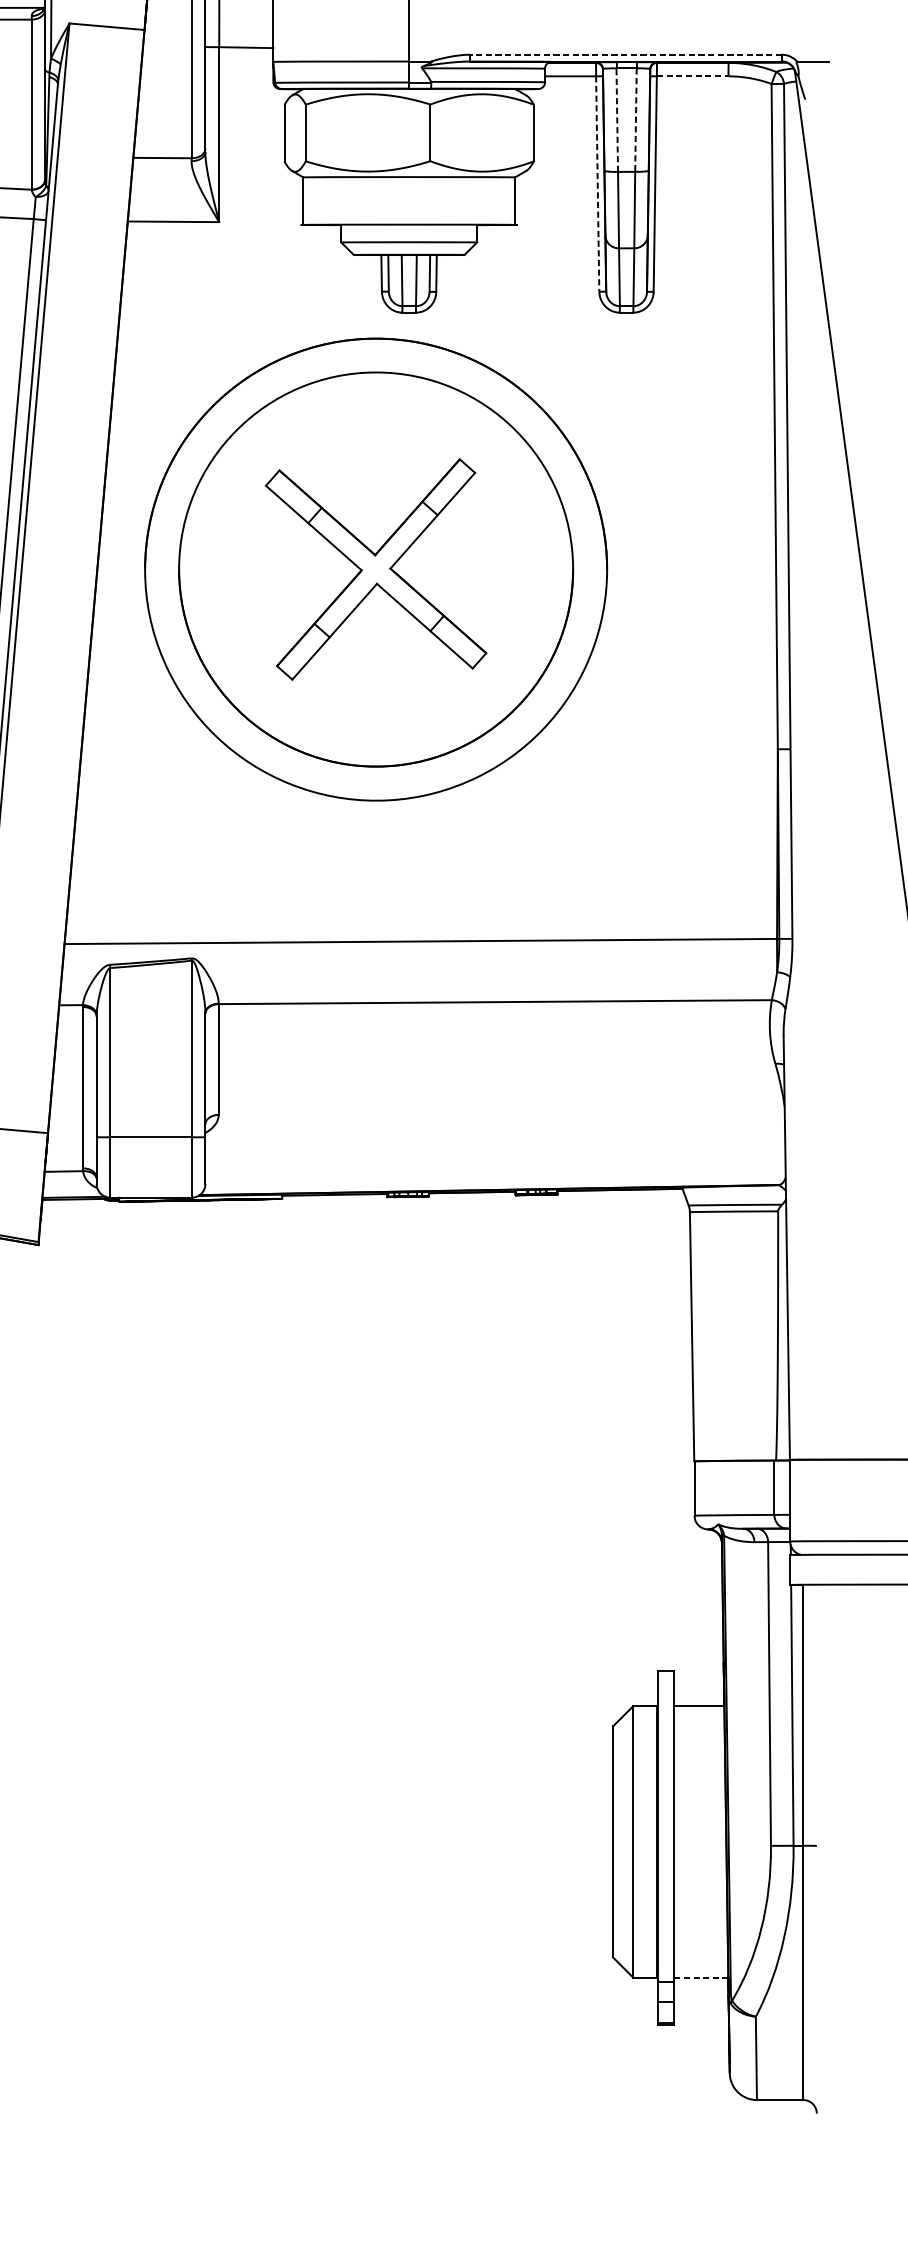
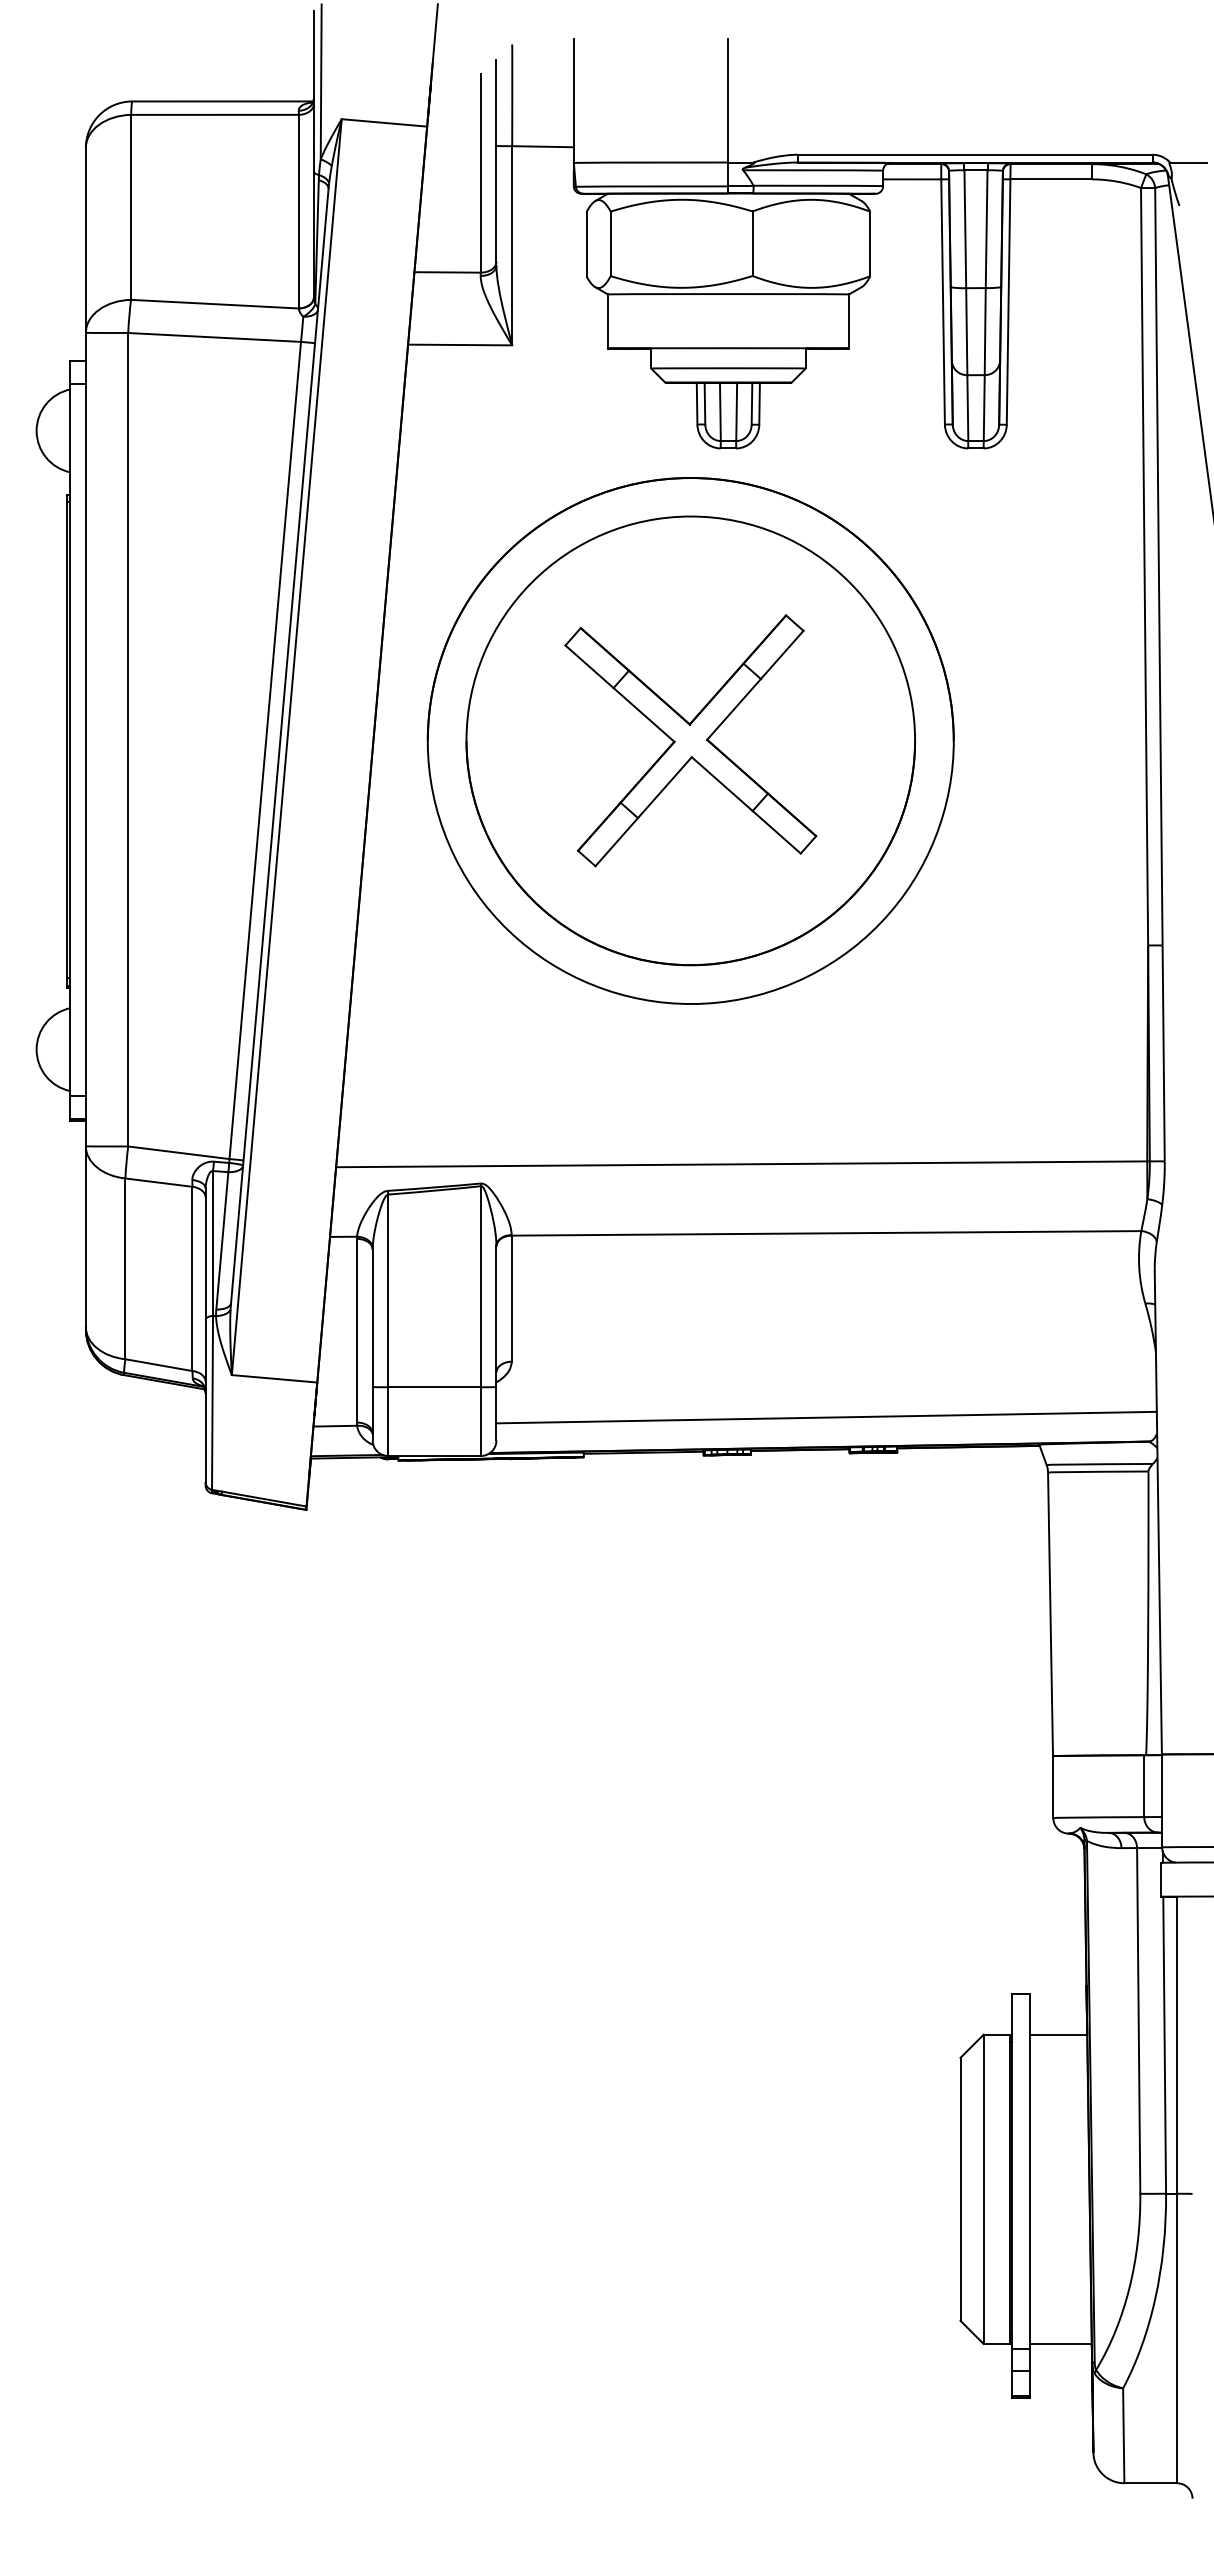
line: (626, 54) -> (975, 154), dashed -> solid
line: (692, 76) -> (1051, 179), dashed -> solid
line: (617, 120) -> (965, 229), dashed -> solid
line: (635, 120) -> (986, 229), dashed -> solid
line: (598, 183) -> (943, 301), dashed -> solid
line: (495, 1163) -> (826, 1417), added
line: (700, 1978) -> (1060, 2344), dashed -> solid

